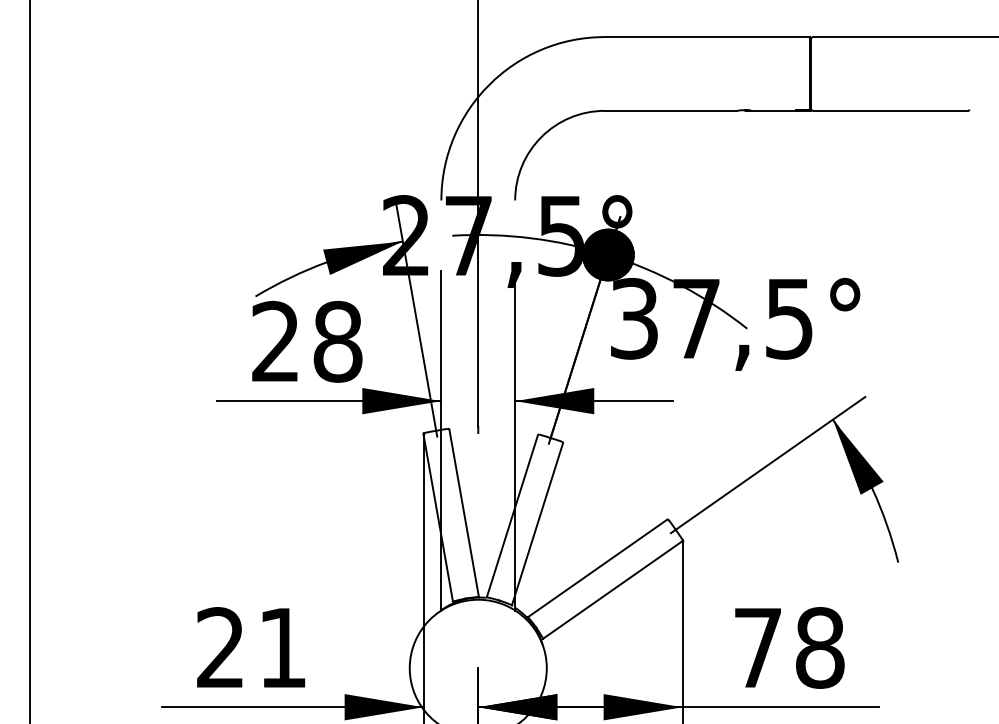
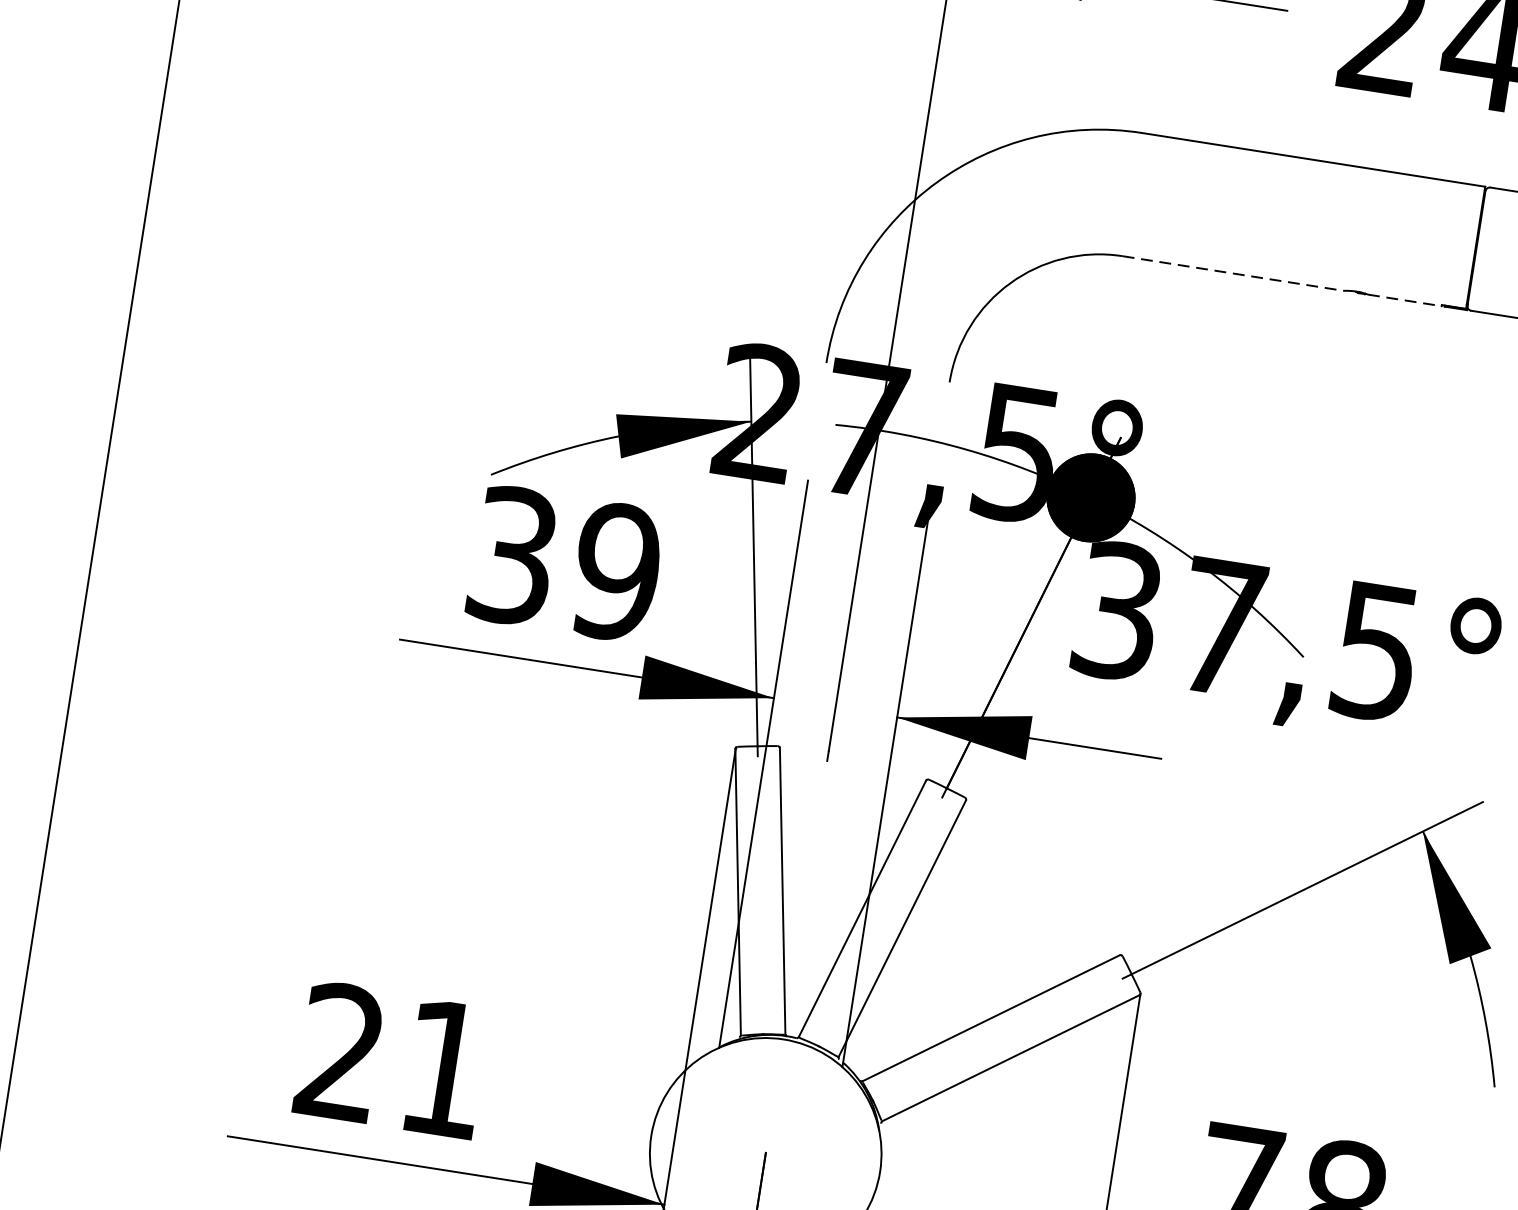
line: (671, 110) -> (1234, 273), solid -> dashed
line: (774, 110) -> (1406, 299), solid -> dashed
text: (307, 341) -> (566, 563), 28 -> 39

